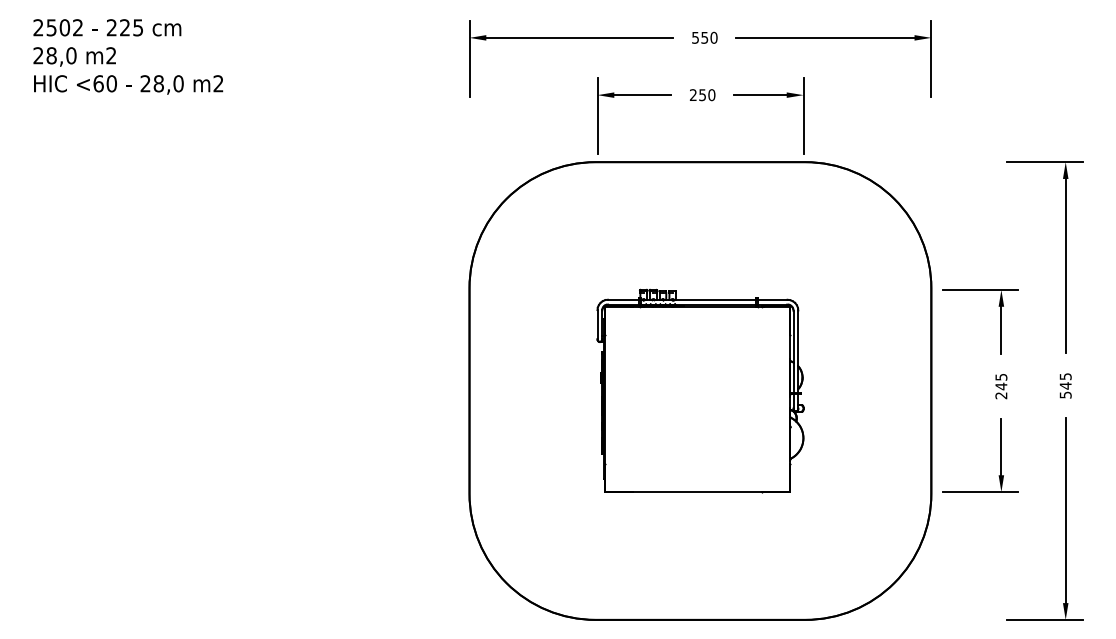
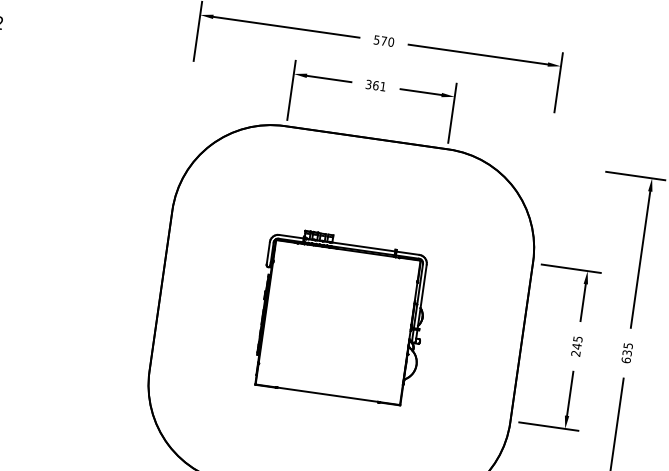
text: (704, 37) -> (383, 40), 550 -> 570
text: (702, 95) -> (375, 85), 250 -> 361
text: (1065, 390) -> (626, 356), 545 -> 635

